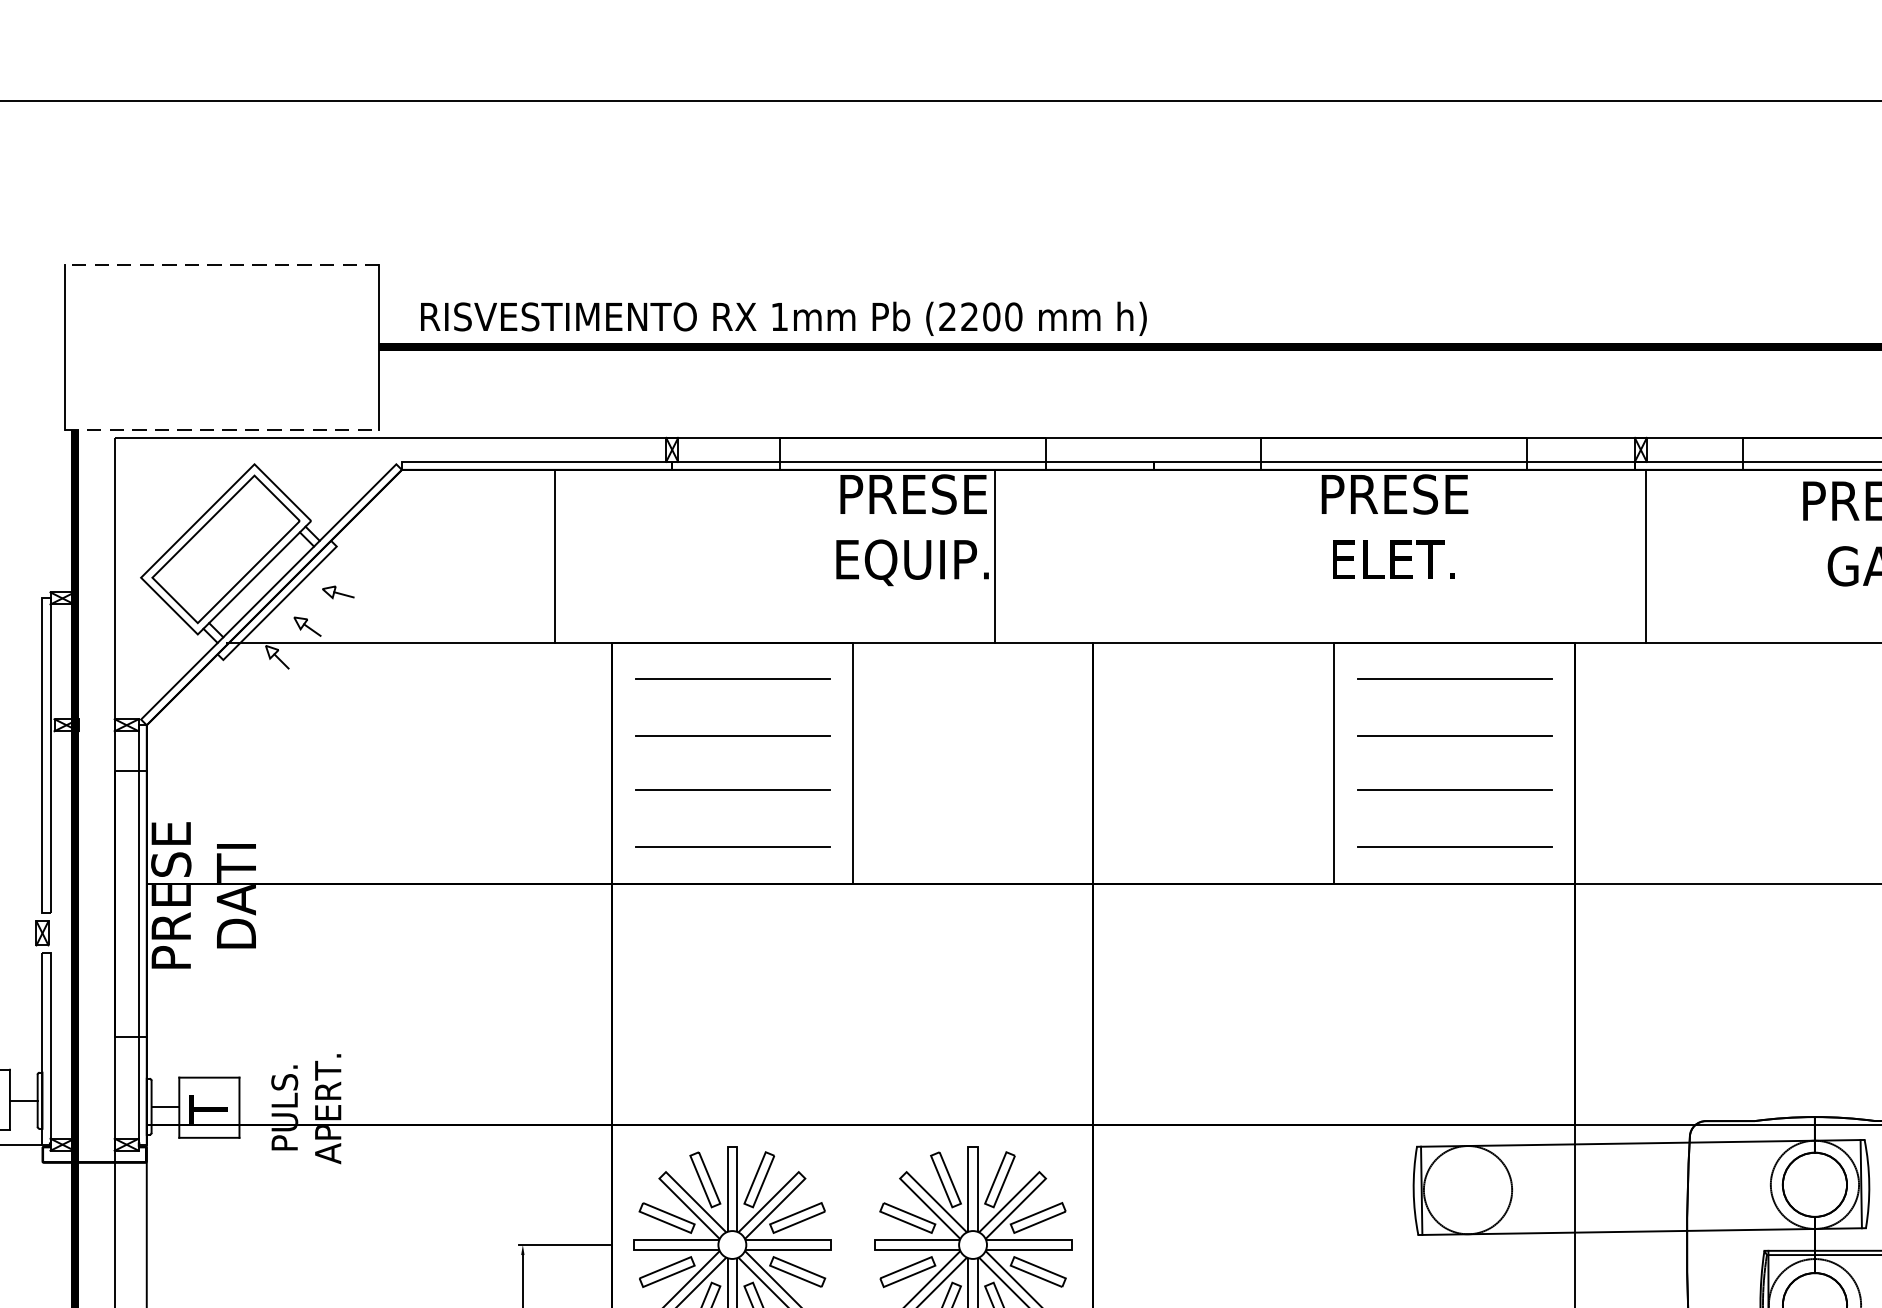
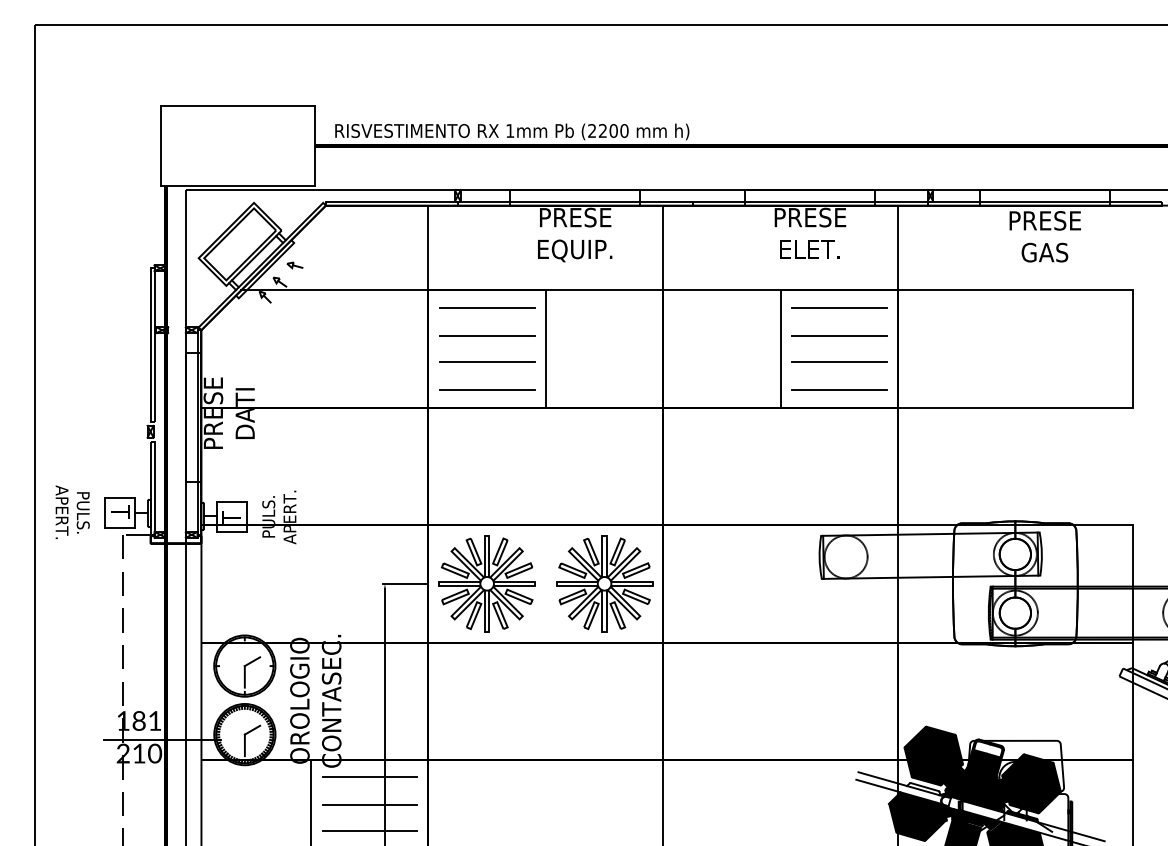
line: (222, 264) -> (238, 105), dashed -> solid
line: (222, 428) -> (238, 185), dashed -> solid
line: (554, 555) -> (428, 247), moved
line: (995, 555) -> (663, 247), moved
line: (1647, 555) -> (898, 247), moved

